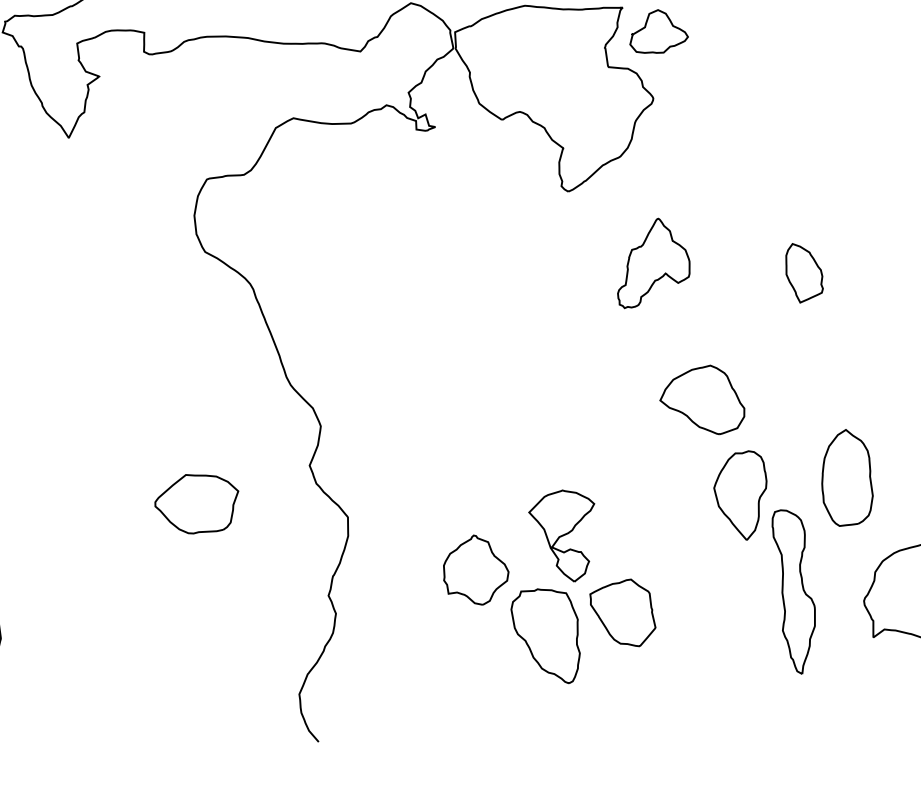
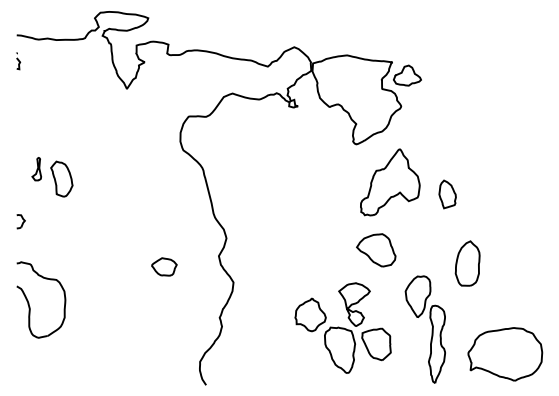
part: (651, 262) -> (390, 182), size x1.67
part: (803, 272) -> (447, 194), moved
part: (702, 401) -> (376, 250), moved
part: (845, 477) -> (467, 263), moved
part: (197, 502) -> (164, 266), size x0.62
part: (546, 587) -> (342, 327), moved

